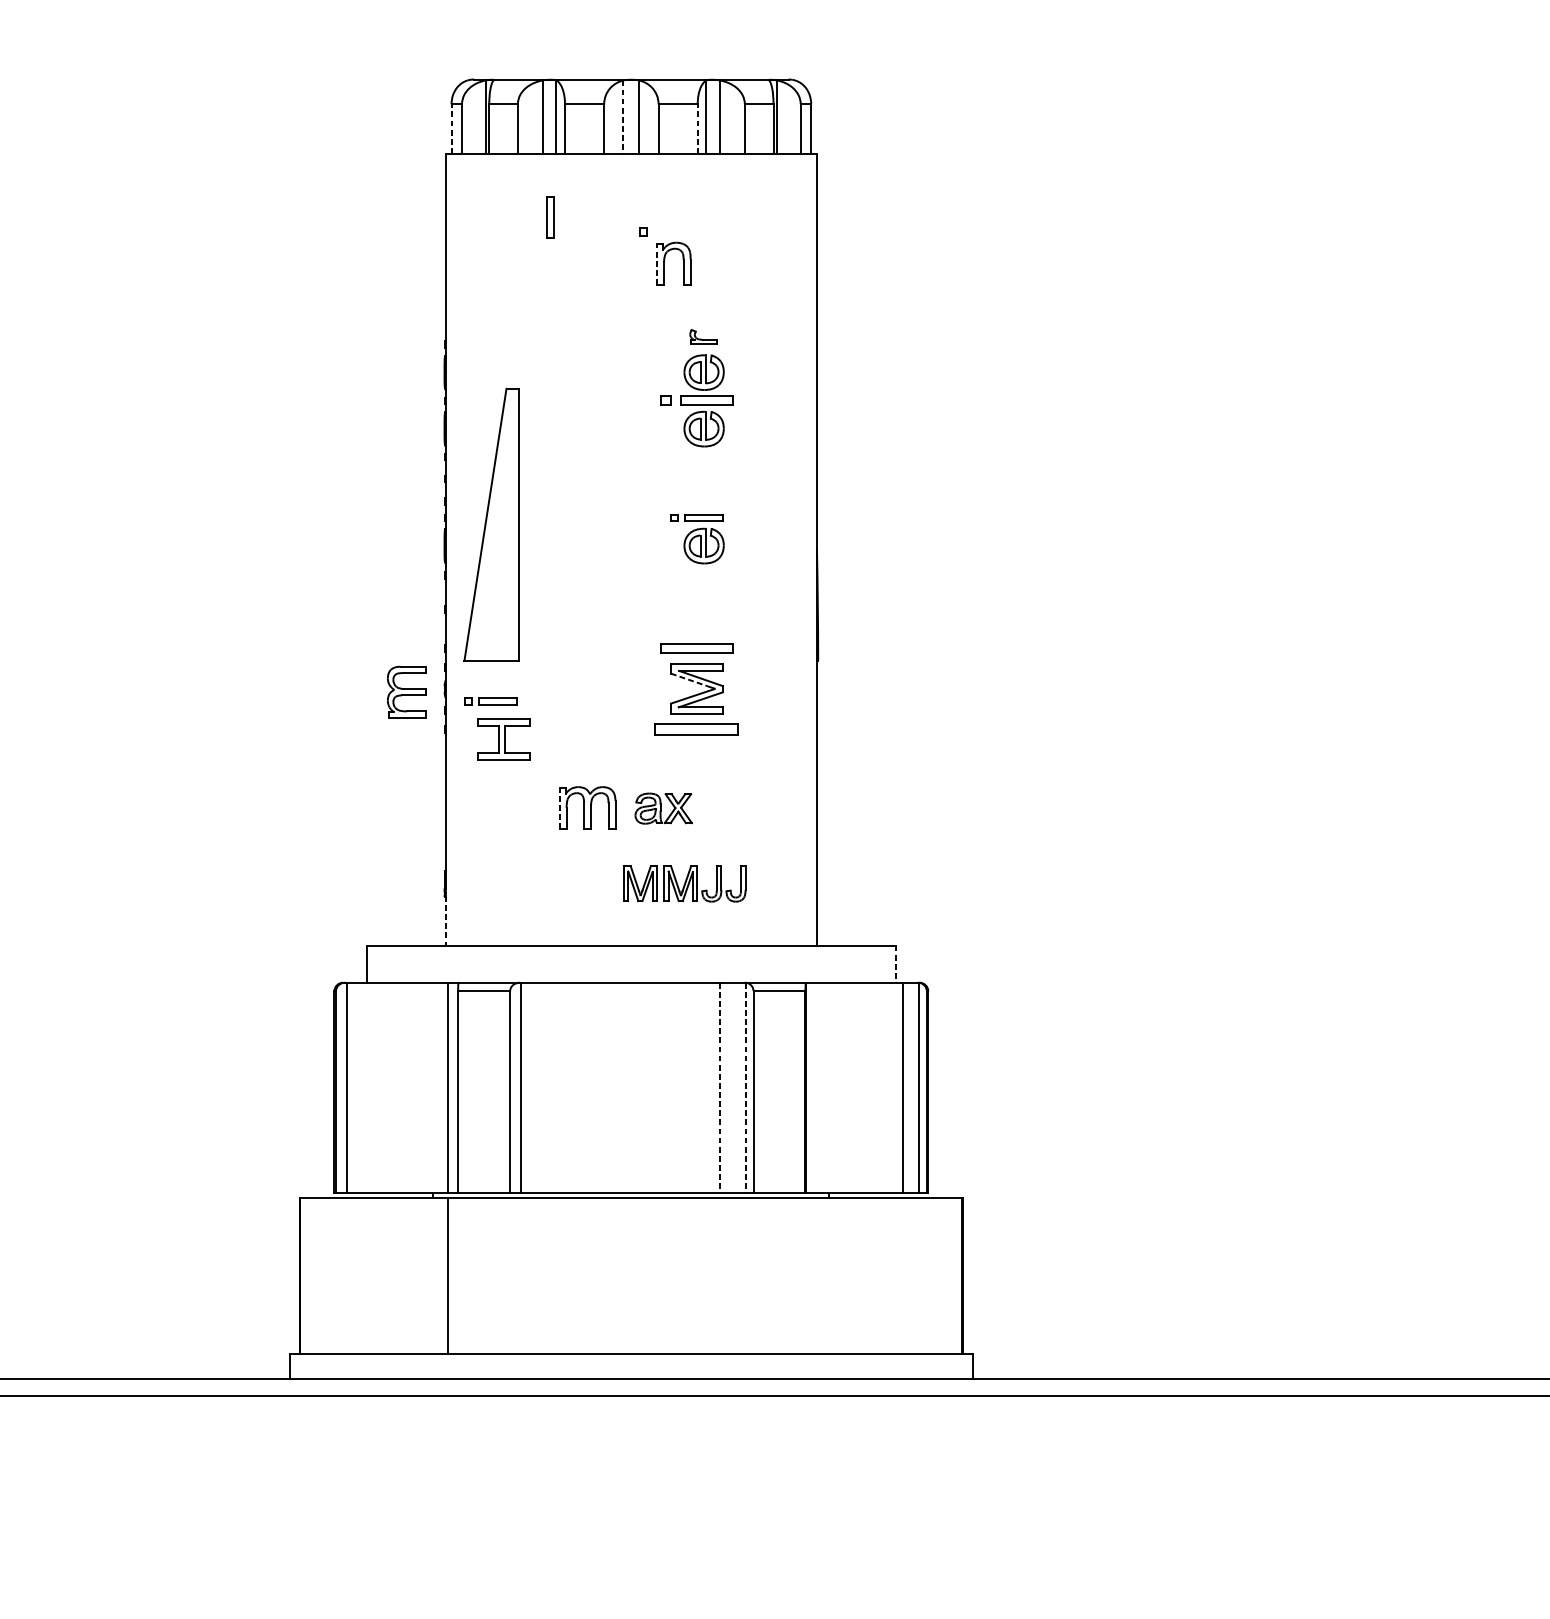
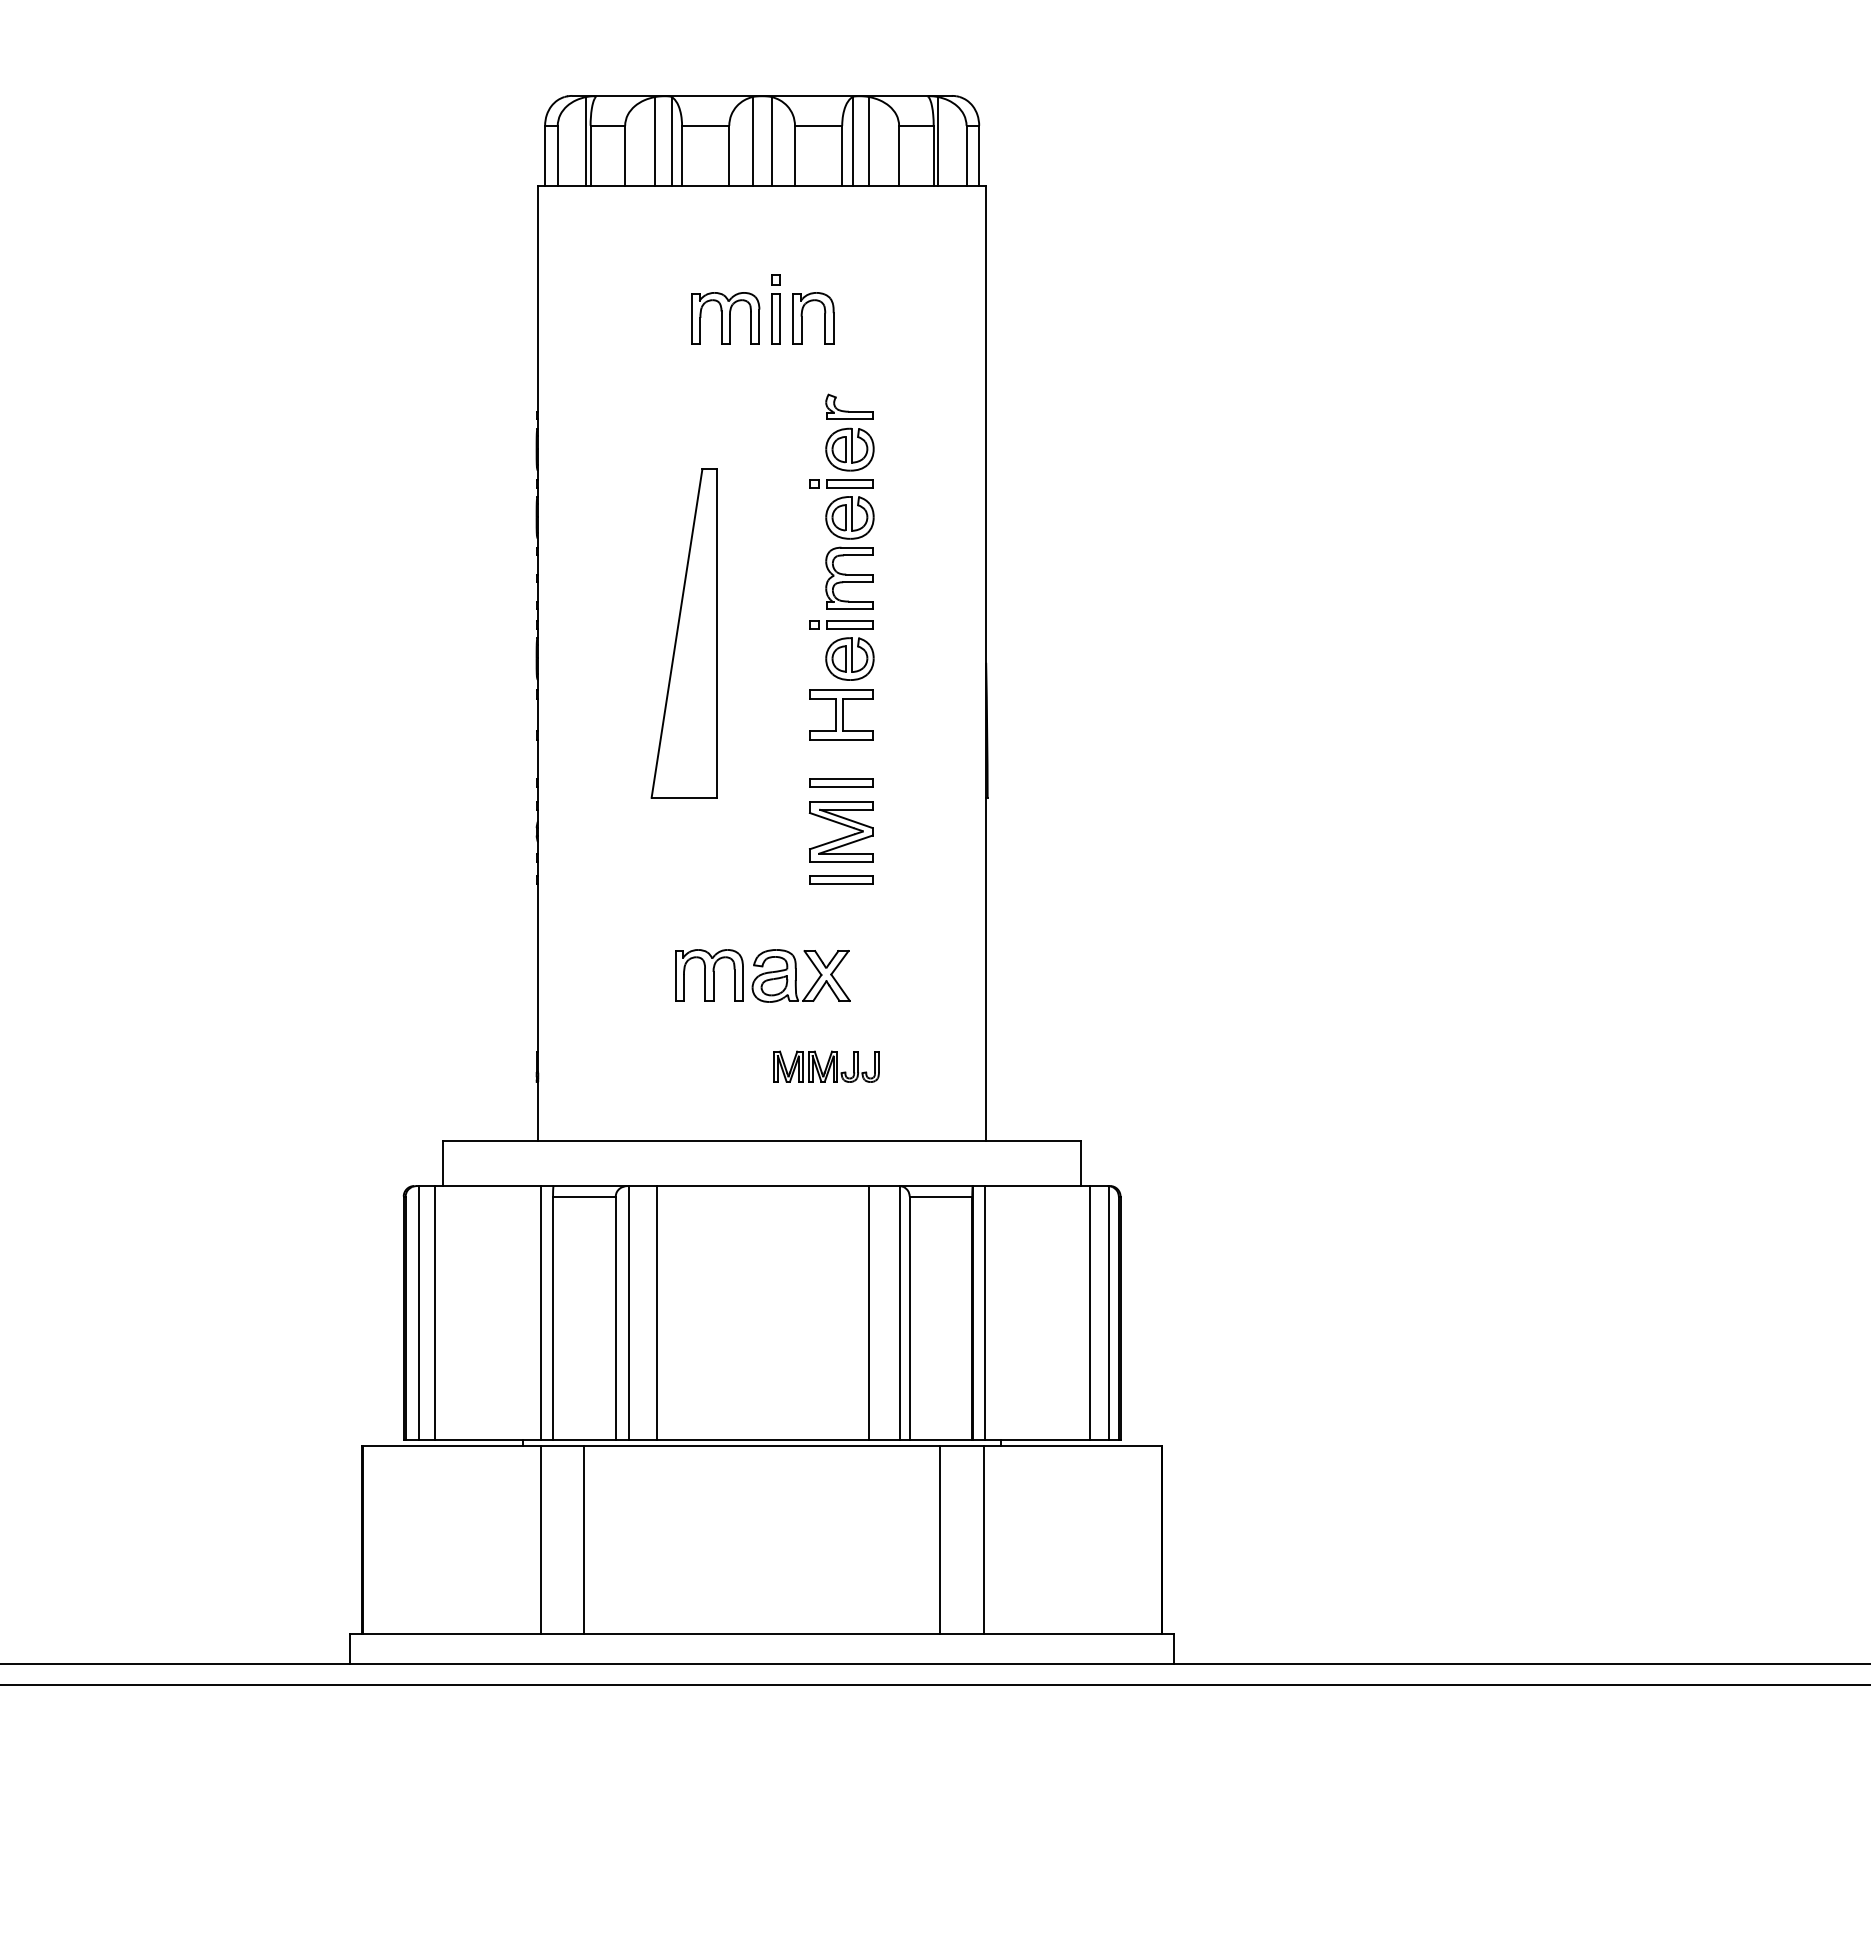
line: (623, 117) -> (752, 141), dashed -> solid
line: (451, 128) -> (545, 155), dashed -> solid
line: (697, 128) -> (842, 155), dashed -> solid
part: (549, 217) -> (775, 318), moved
part: (601, 263) -> (725, 318), added
line: (657, 263) -> (793, 318), dashed -> solid
part: (703, 336) -> (849, 406), size x1.43
part: (697, 400) -> (841, 483), size x0.71
part: (490, 524) -> (683, 633), moved
part: (697, 648) -> (841, 782), size x0.71
line: (689, 679) -> (832, 820), dashed -> solid
part: (407, 691) -> (849, 577), moved
part: (490, 701) -> (592, 846), removed
part: (697, 728) -> (841, 879), size x0.62
part: (504, 739) -> (841, 714), moved
line: (559, 808) -> (675, 975), dashed -> solid
part: (663, 808) -> (800, 975), size x1.43
part: (684, 883) -> (826, 1066), size x0.71
line: (446, 920) -> (538, 1111), dashed -> solid
line: (895, 964) -> (1080, 1164), dashed -> solid
line: (359, 1087) -> (434, 1312), added
line: (544, 1087) -> (657, 1312), added
line: (815, 1087) -> (984, 1312), added
line: (720, 1088) -> (869, 1313), dashed -> solid
line: (746, 1088) -> (900, 1313), dashed -> solid
line: (484, 1275) -> (584, 1539), added
line: (779, 1275) -> (940, 1539), added
line: (814, 1275) -> (983, 1539), added

